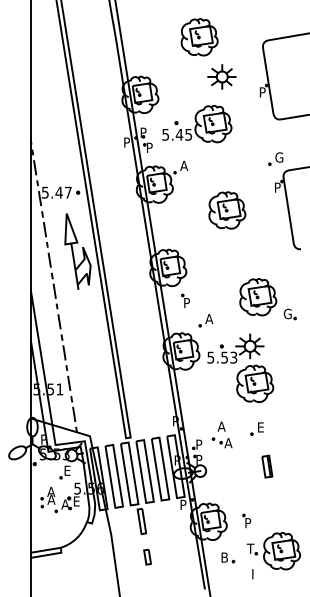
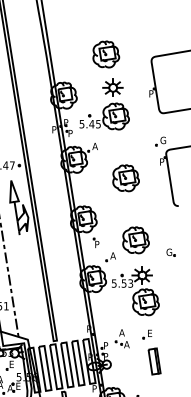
part: (221, 76) -> (112, 87), moved
part: (258, 297) -> (136, 240), moved
part: (267, 466) -> (154, 361), size x1.67

